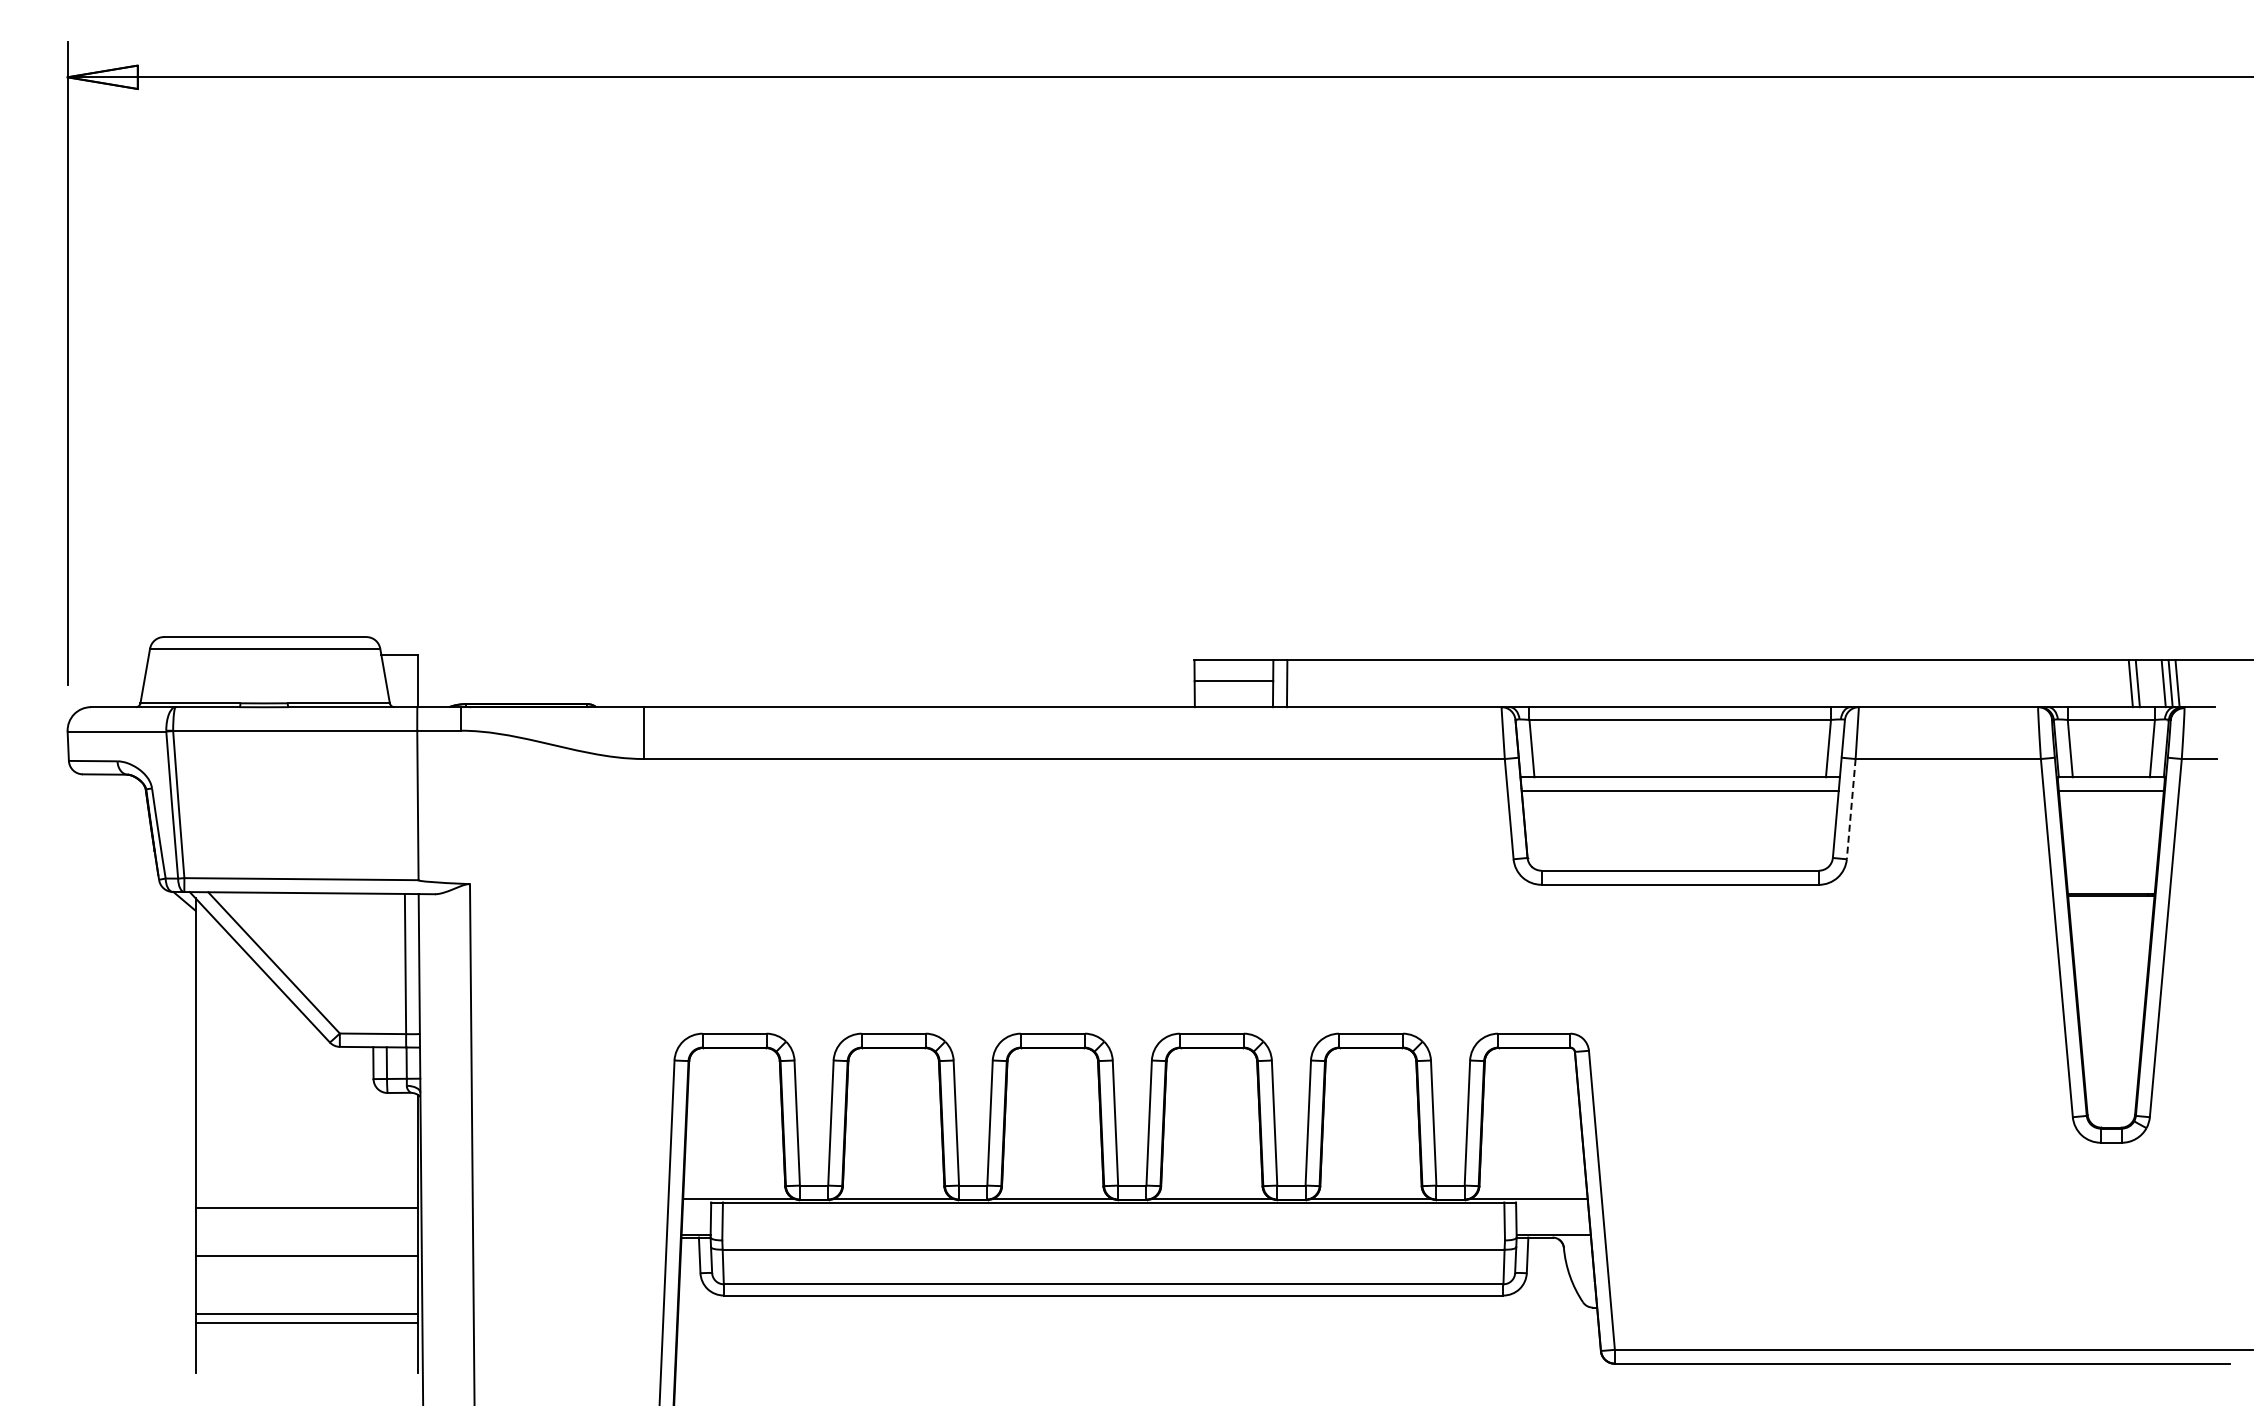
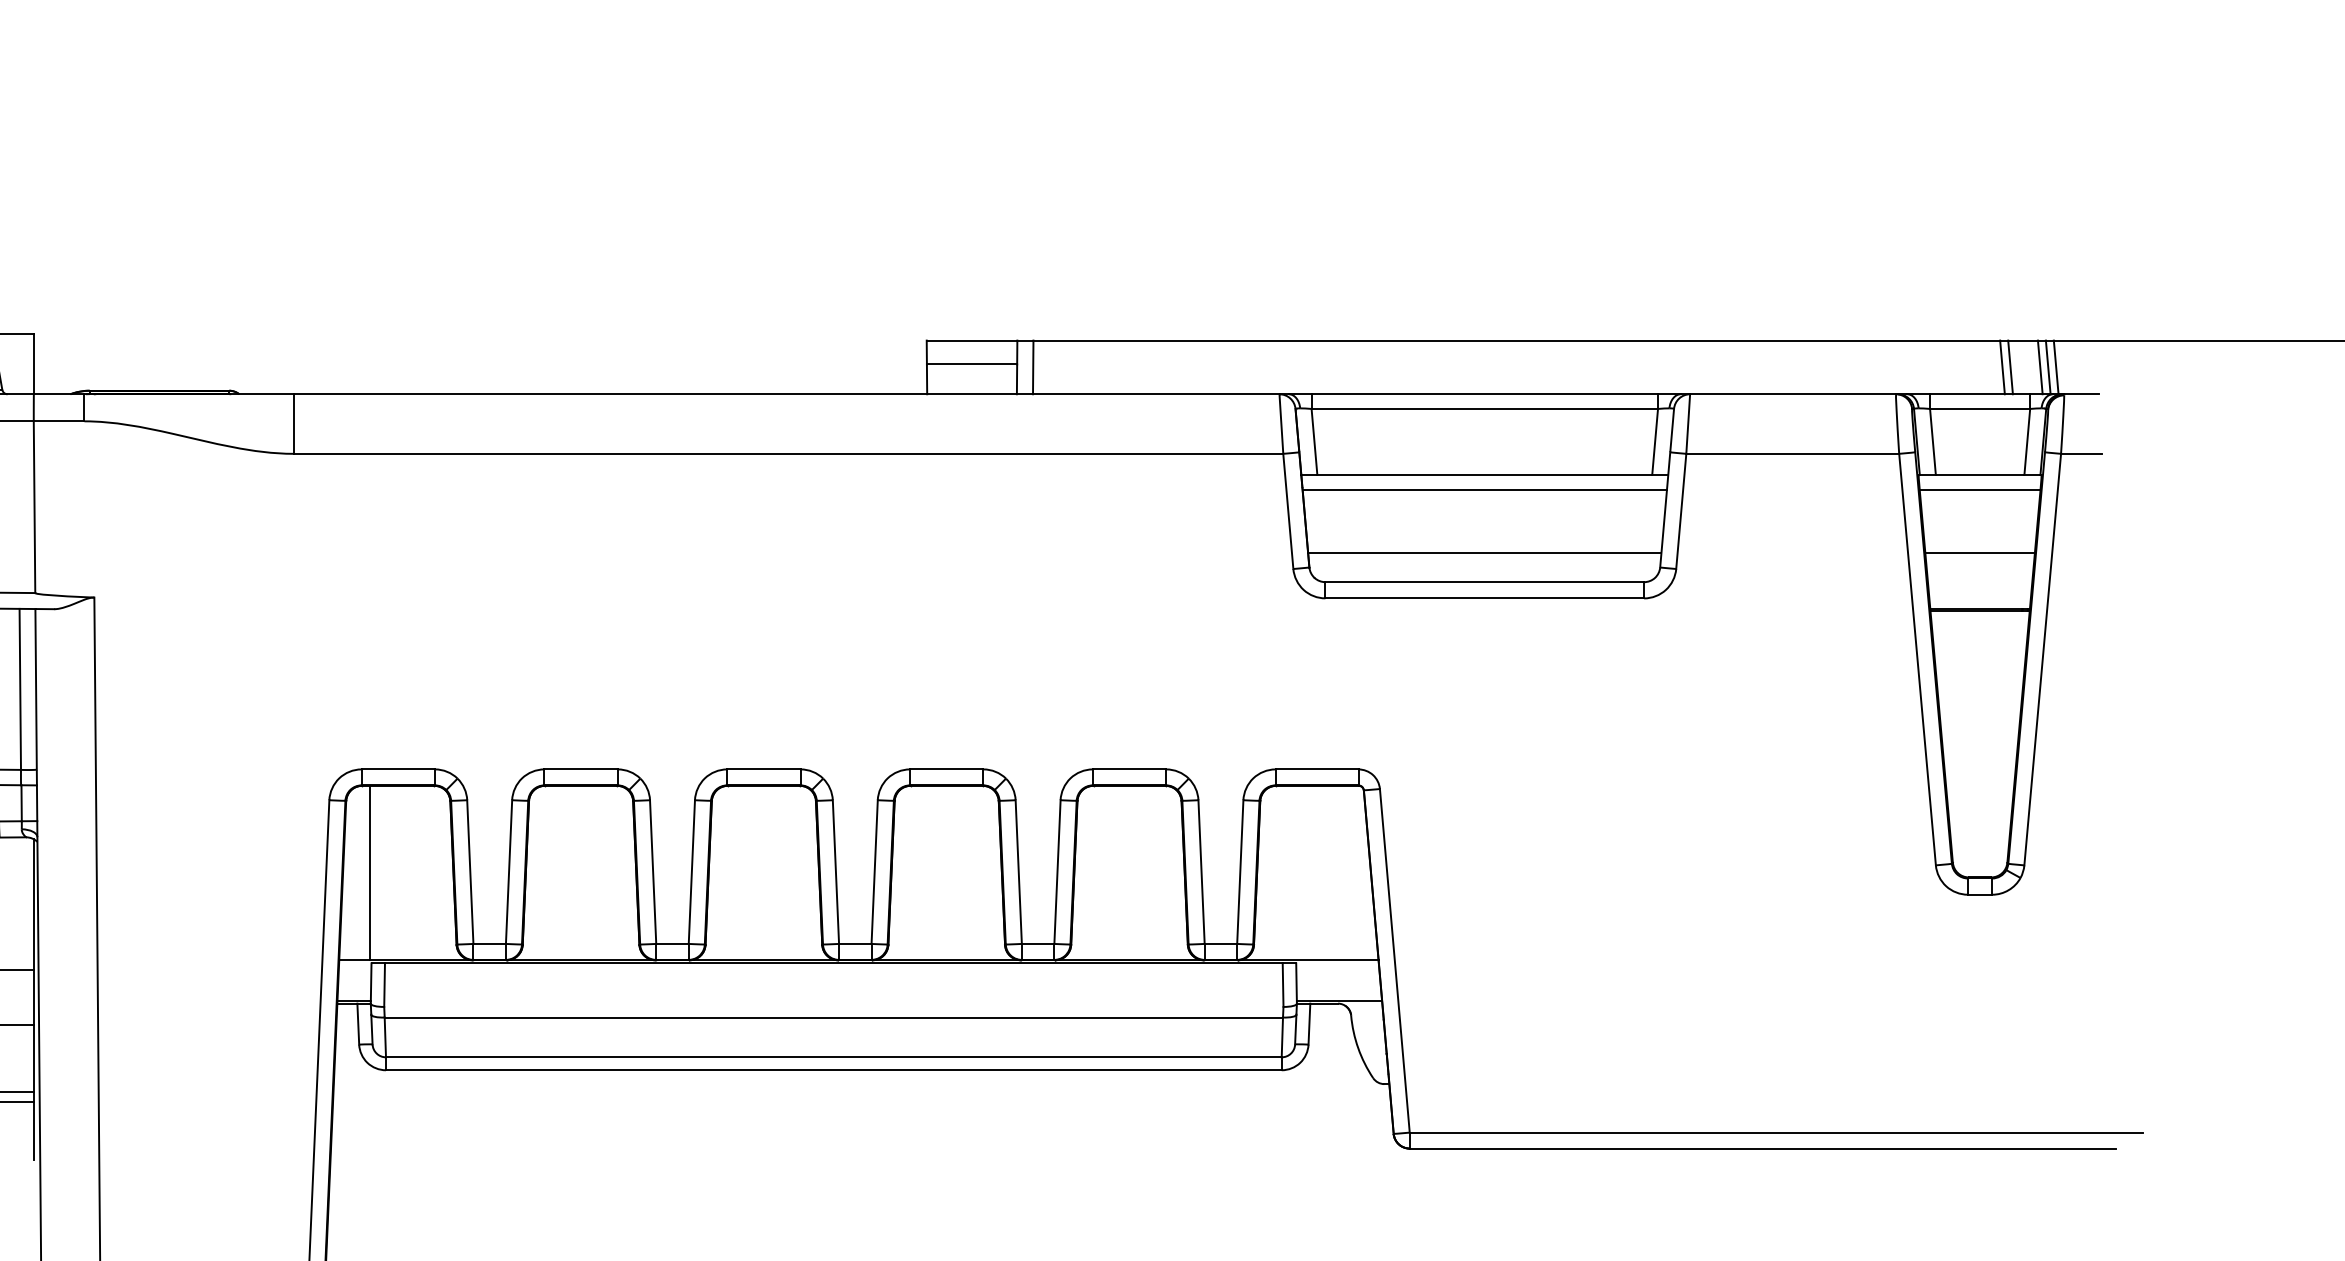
line: (1851, 809) -> (1681, 511), dashed -> solid
line: (1680, 844) -> (1485, 552), added
line: (2111, 844) -> (1980, 552), added
line: (709, 1123) -> (369, 872), added

